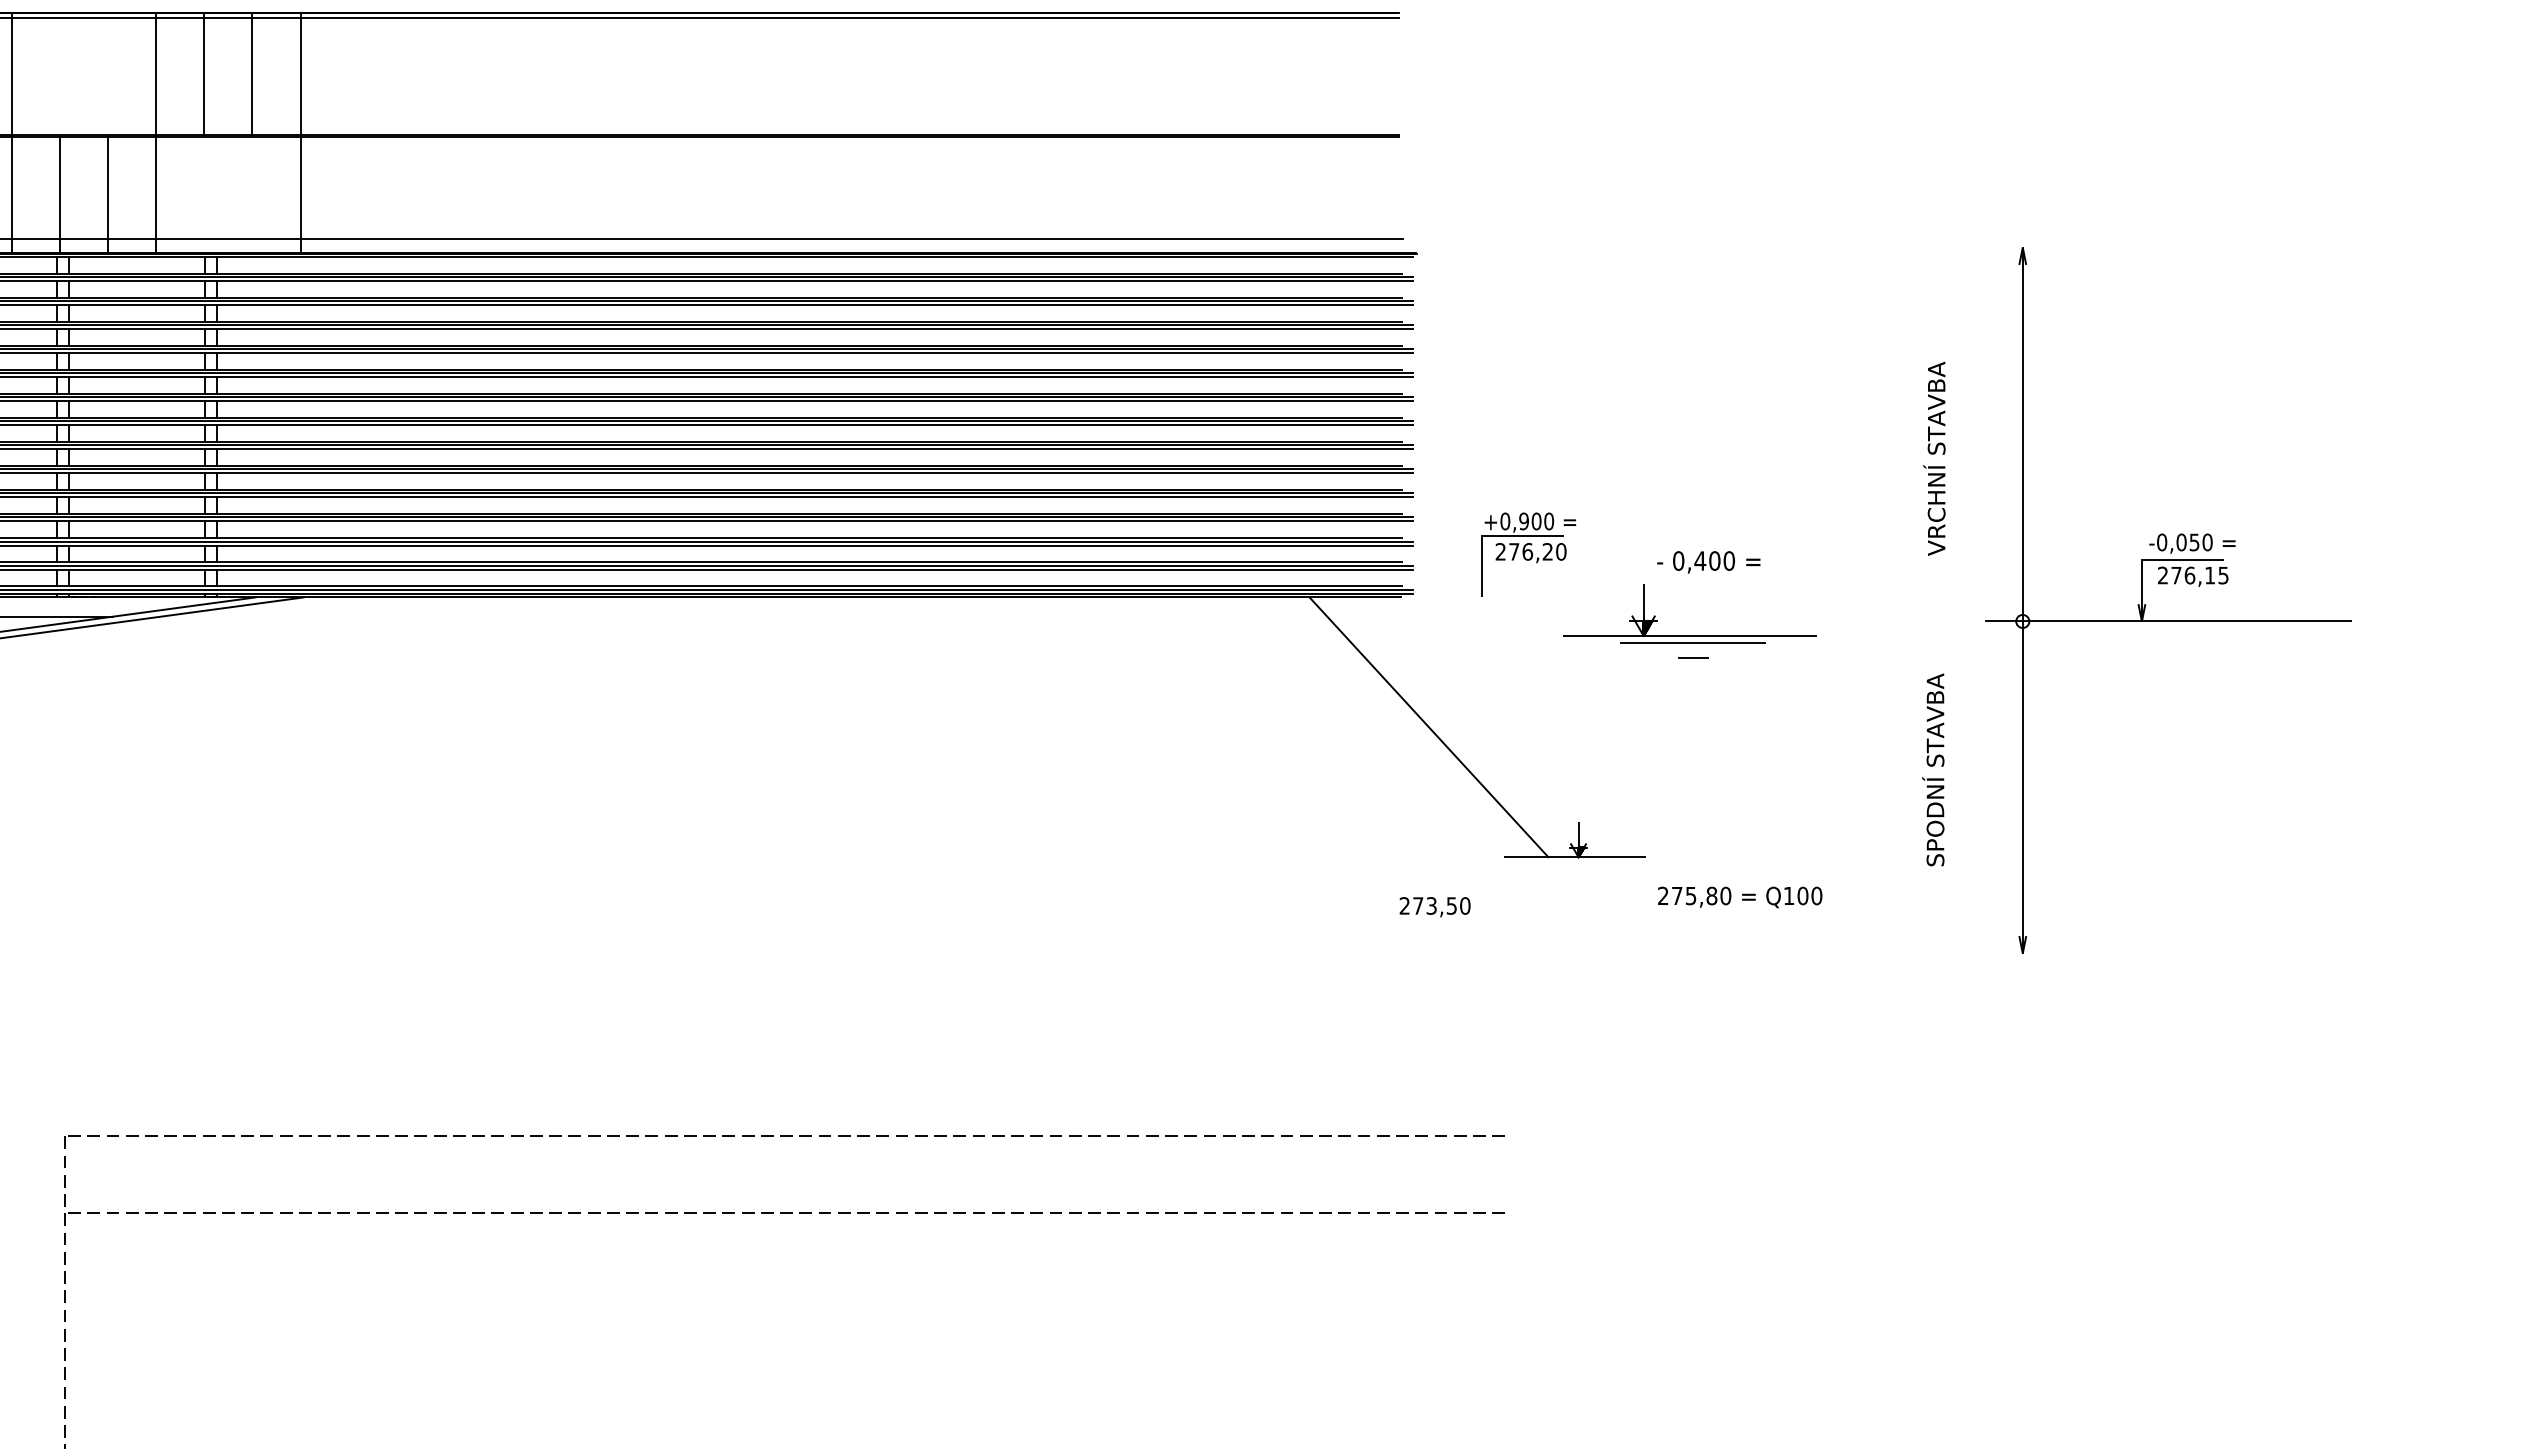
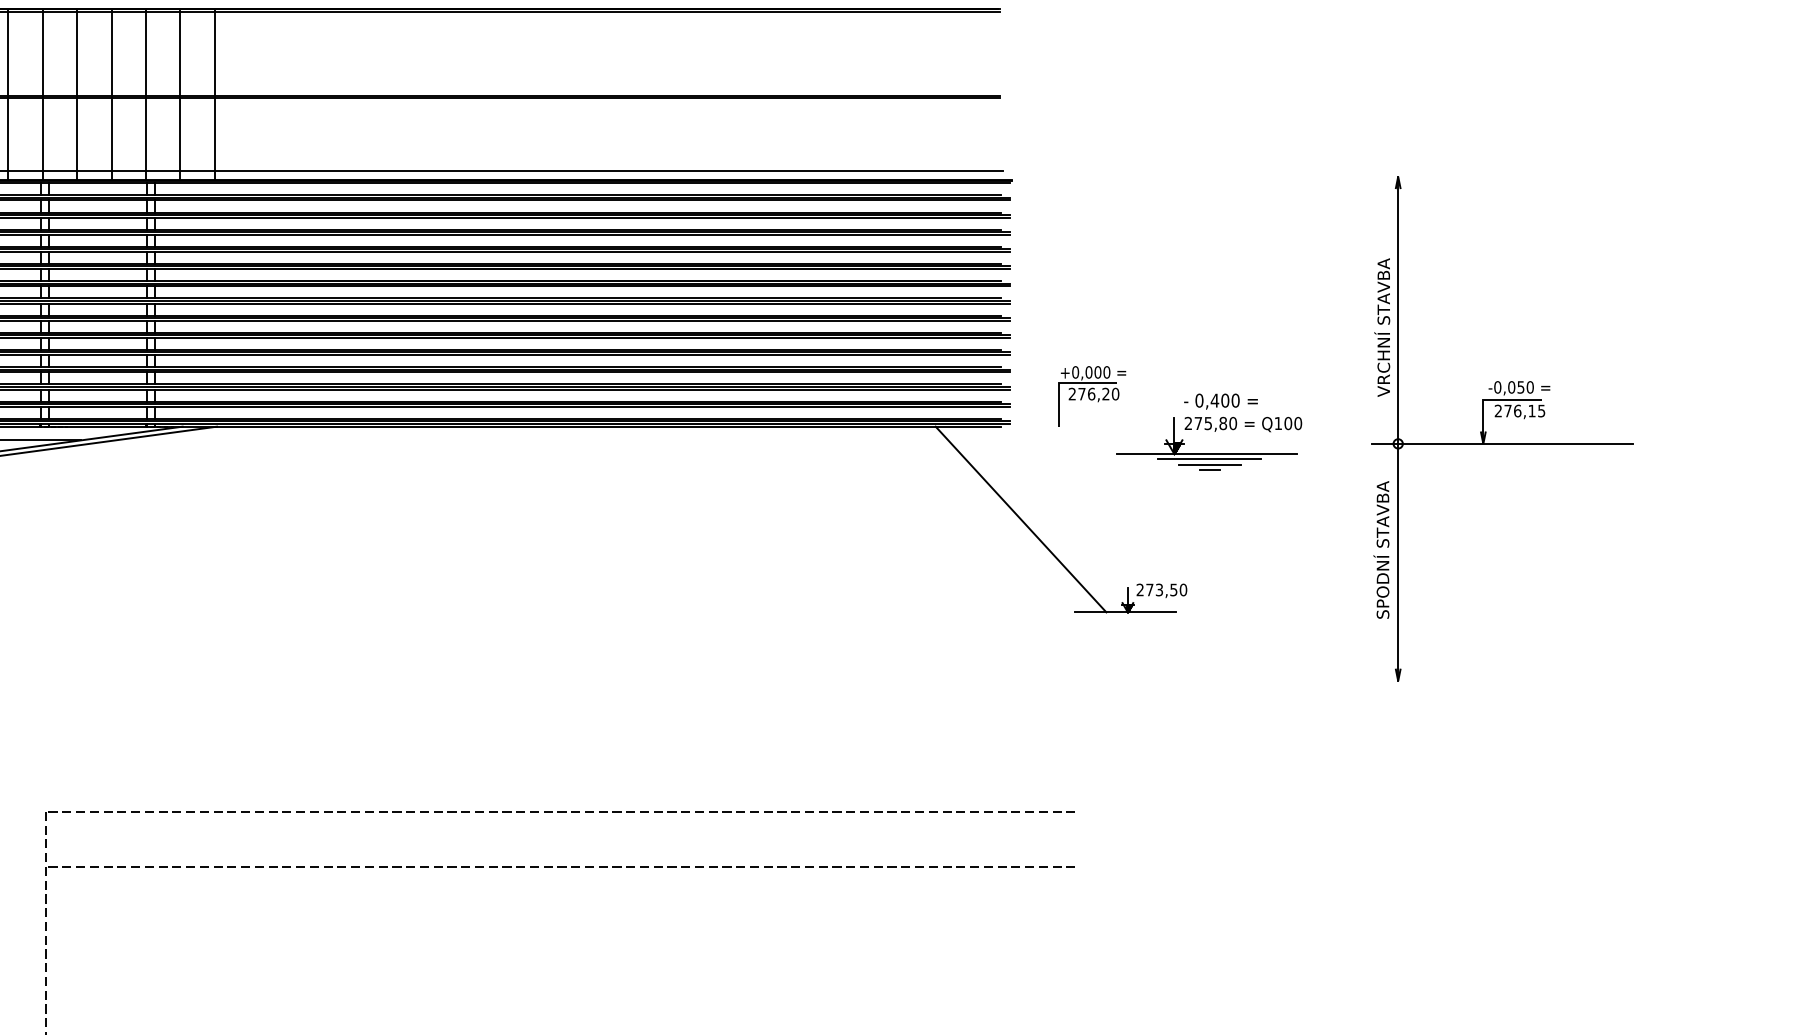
line: (59, 73) -> (42, 52), added
line: (108, 73) -> (77, 52), added
line: (204, 194) -> (146, 138), added
line: (252, 194) -> (180, 138), added
text: (1523, 521) -> (1088, 372), +0,900 -> +0,000
part: (2167, 584) -> (1501, 417), moved
line: (1692, 650) -> (1209, 464), added
text: (1740, 897) -> (1243, 424), moved
text: (1434, 907) -> (1161, 591), moved

